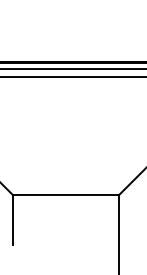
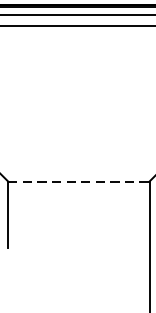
line: (66, 194) -> (79, 181), solid -> dashed

